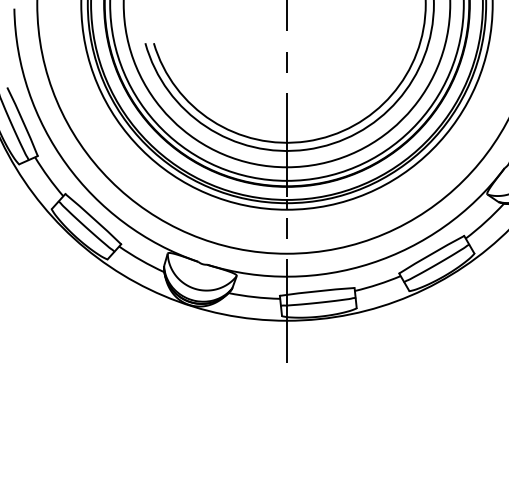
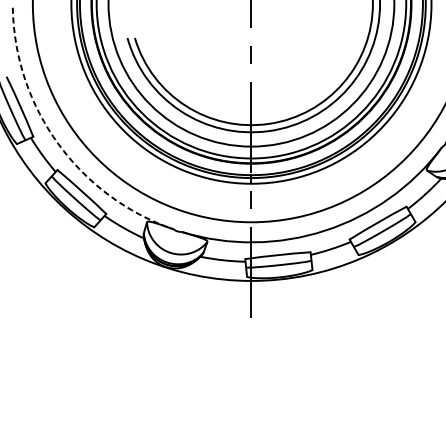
arc: (66, 164) -> (58, 144), solid -> dashed

